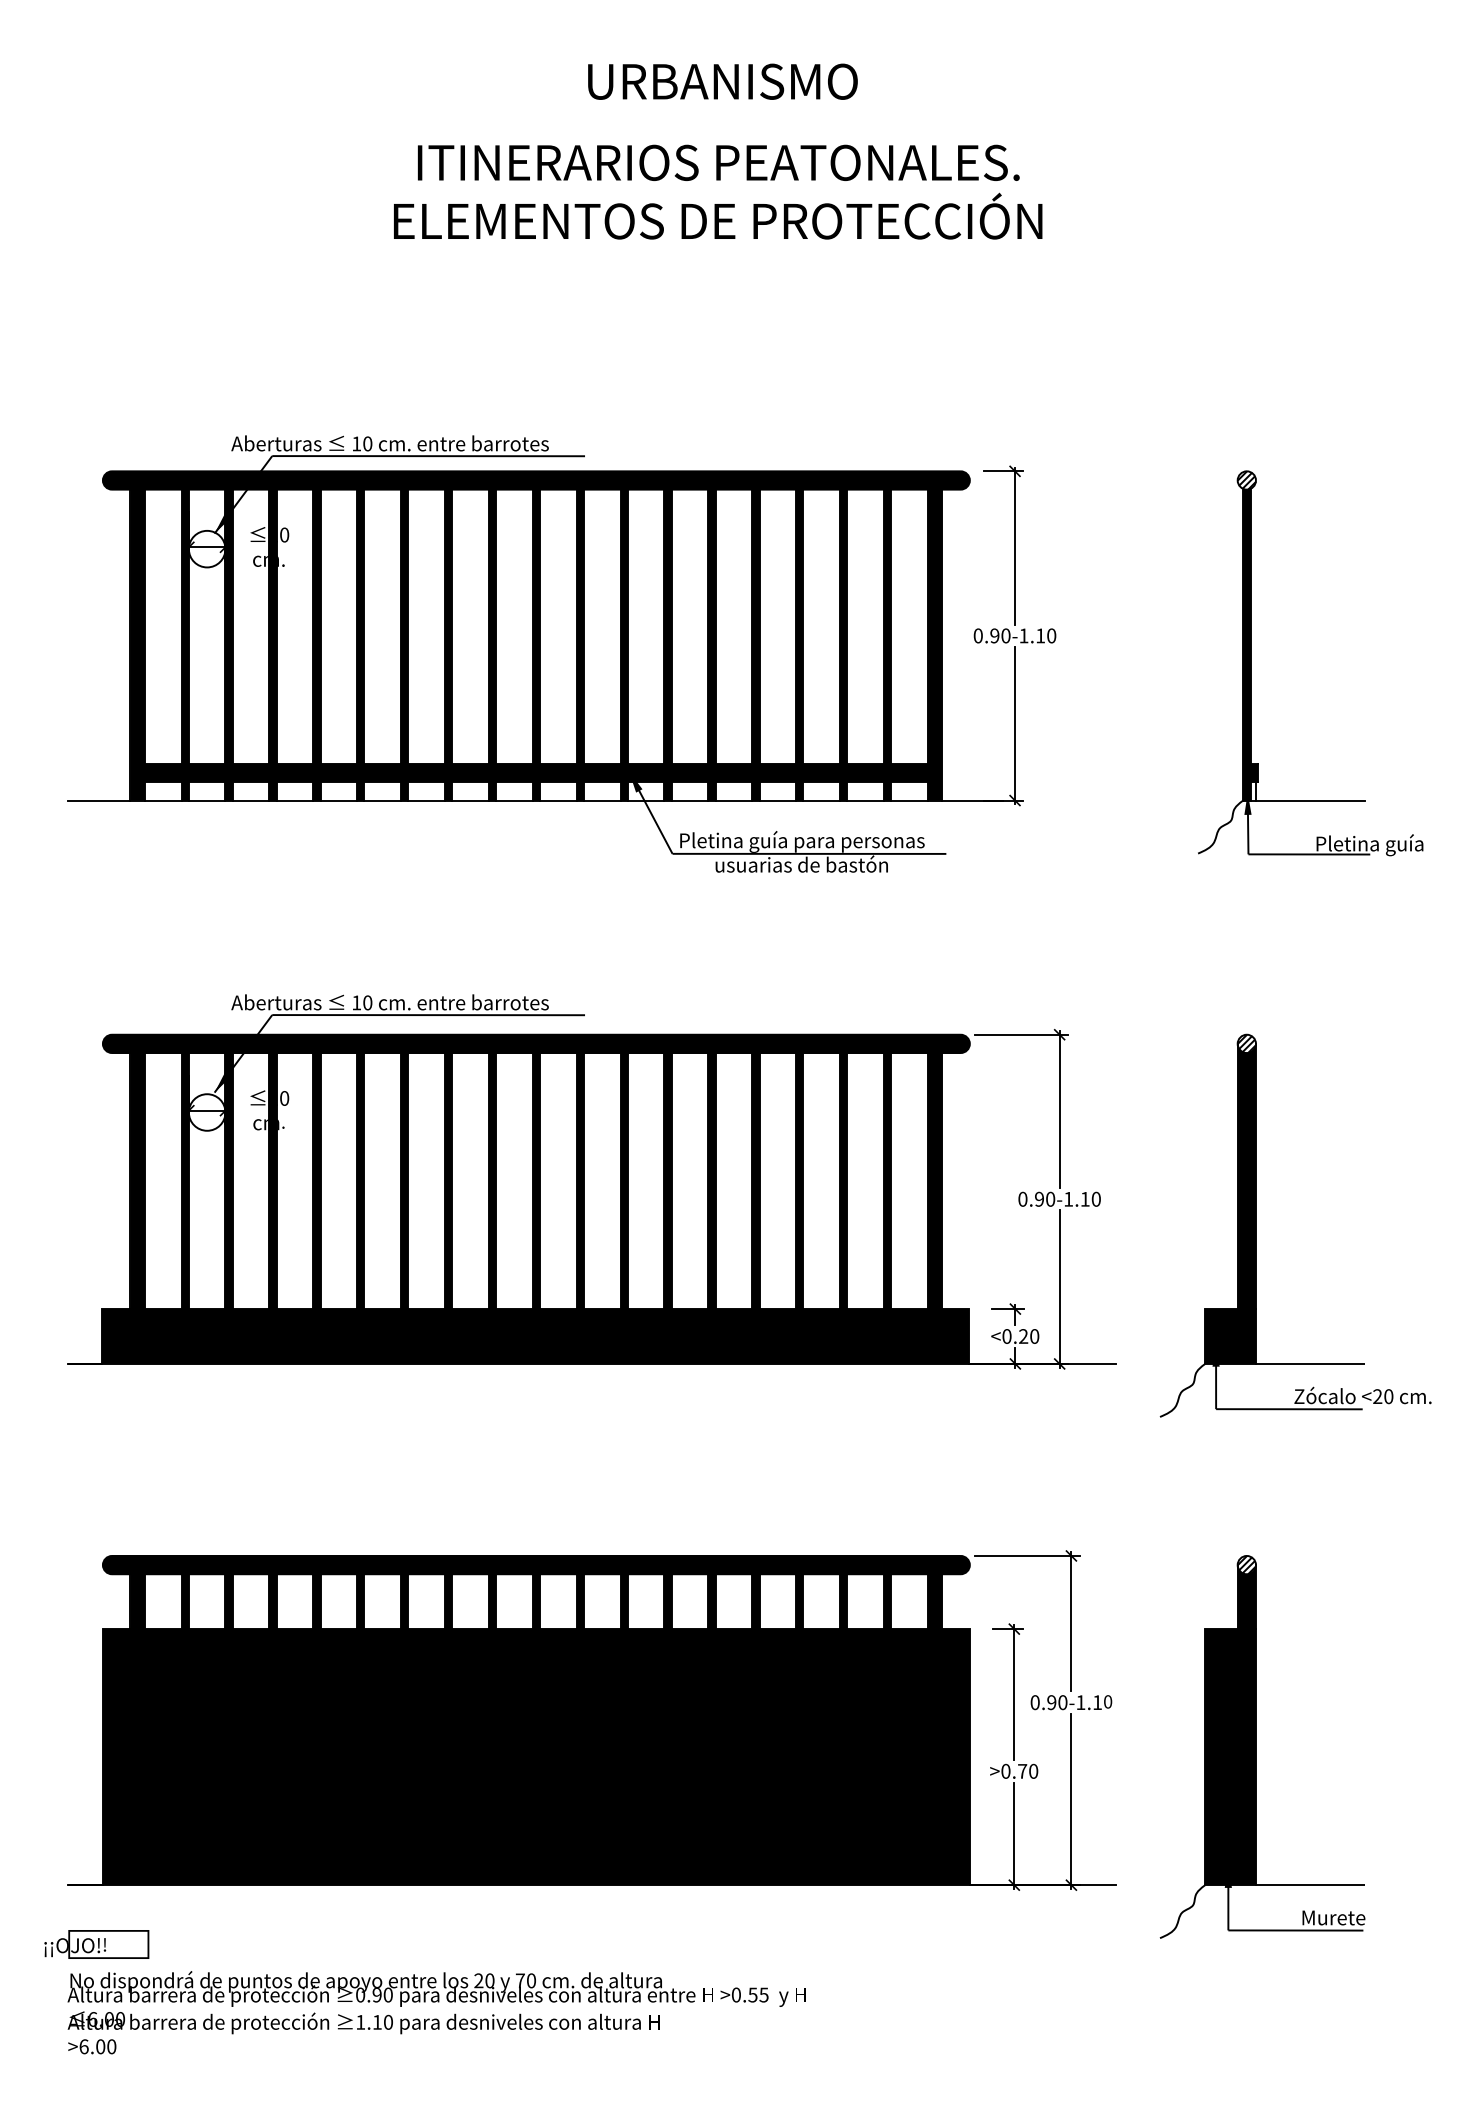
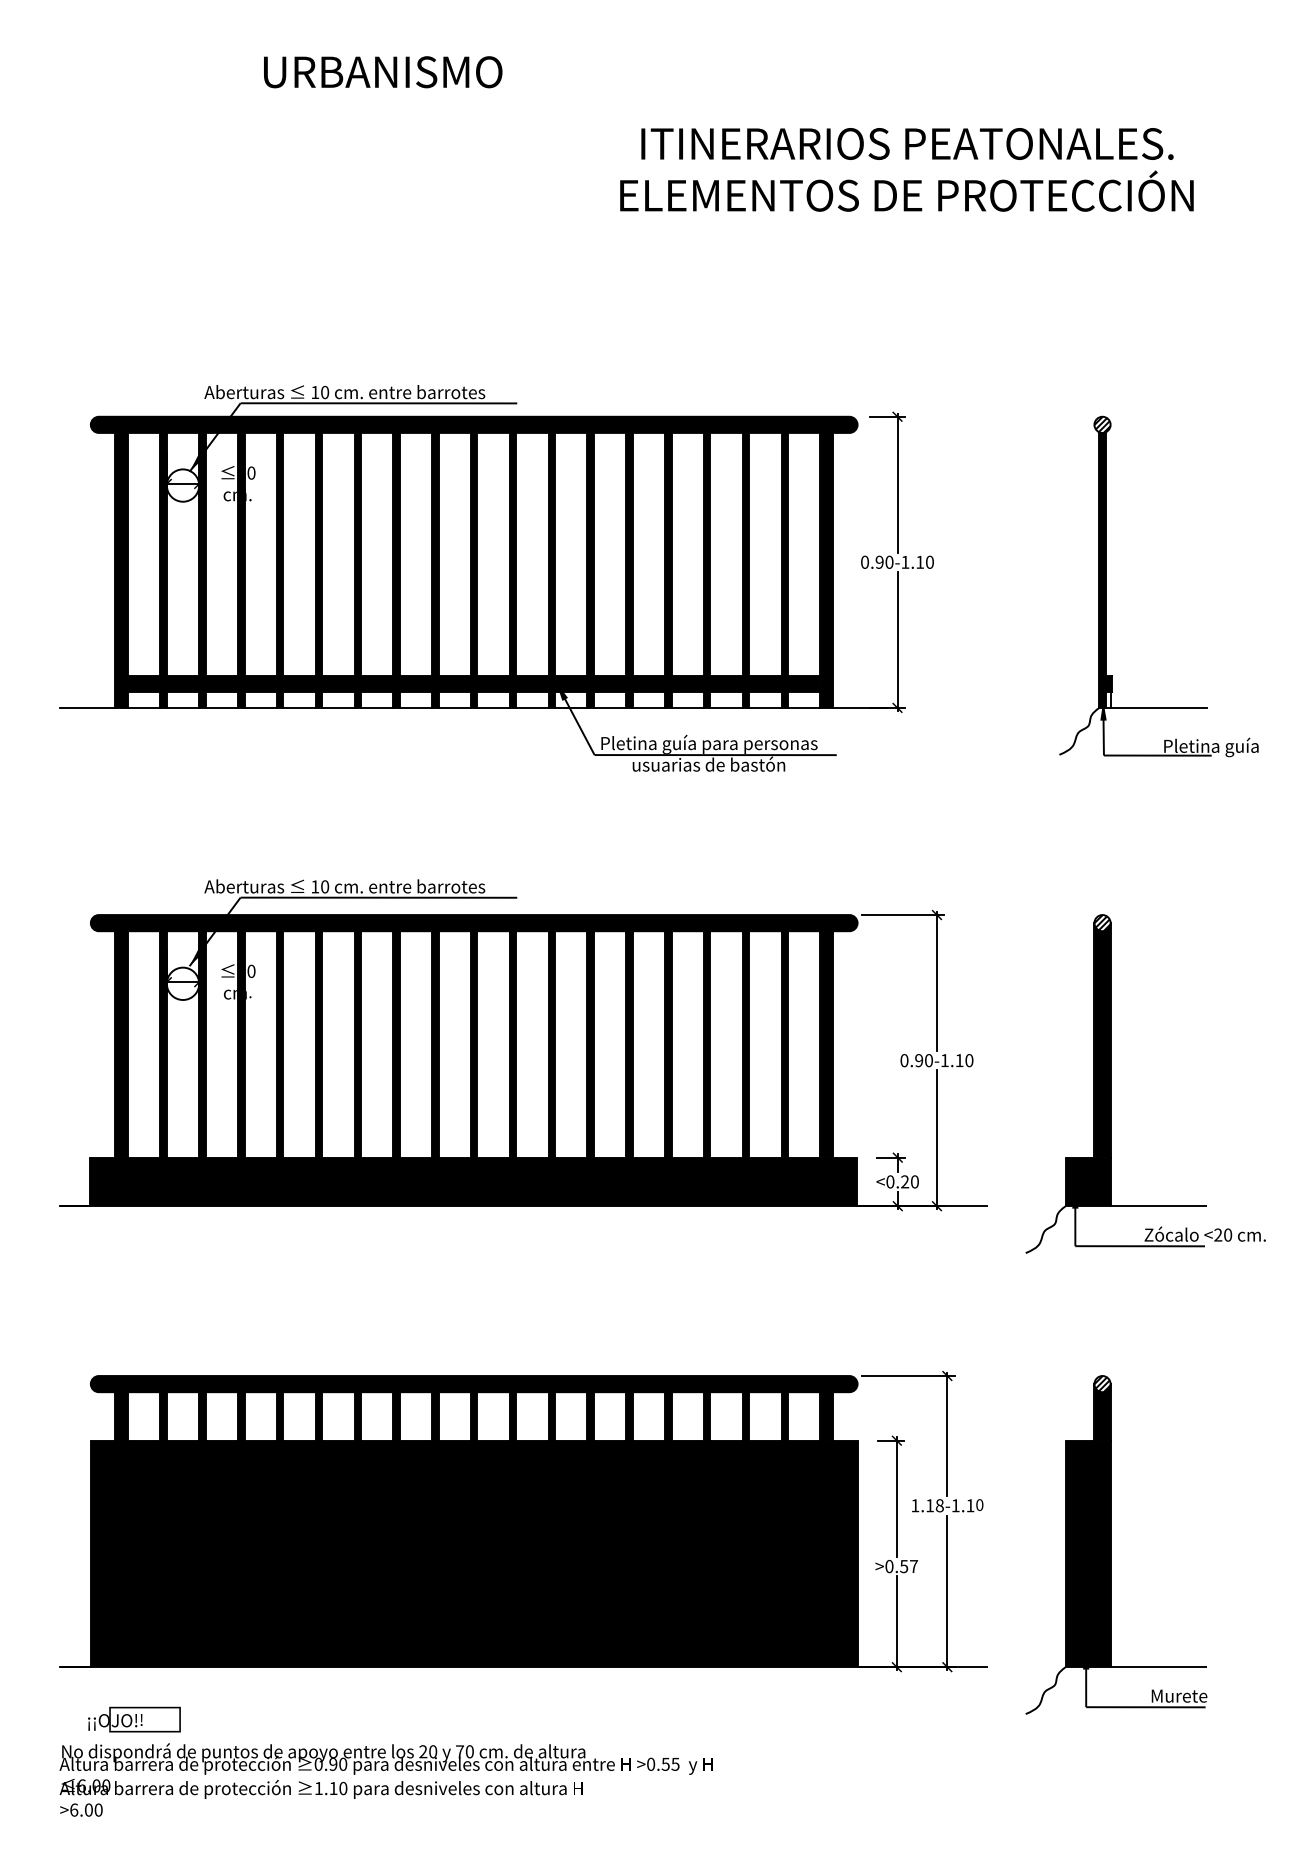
text: (723, 82) -> (383, 72), moved
text: (717, 191) -> (906, 169), moved
text: (1048, 1702) -> (927, 1505), 0.90-1.1 -> 1.18-1.1
text: (1027, 1771) -> (908, 1566), >0.70 -> >0.57
text: (96, 1944) -> (134, 1719), moved

